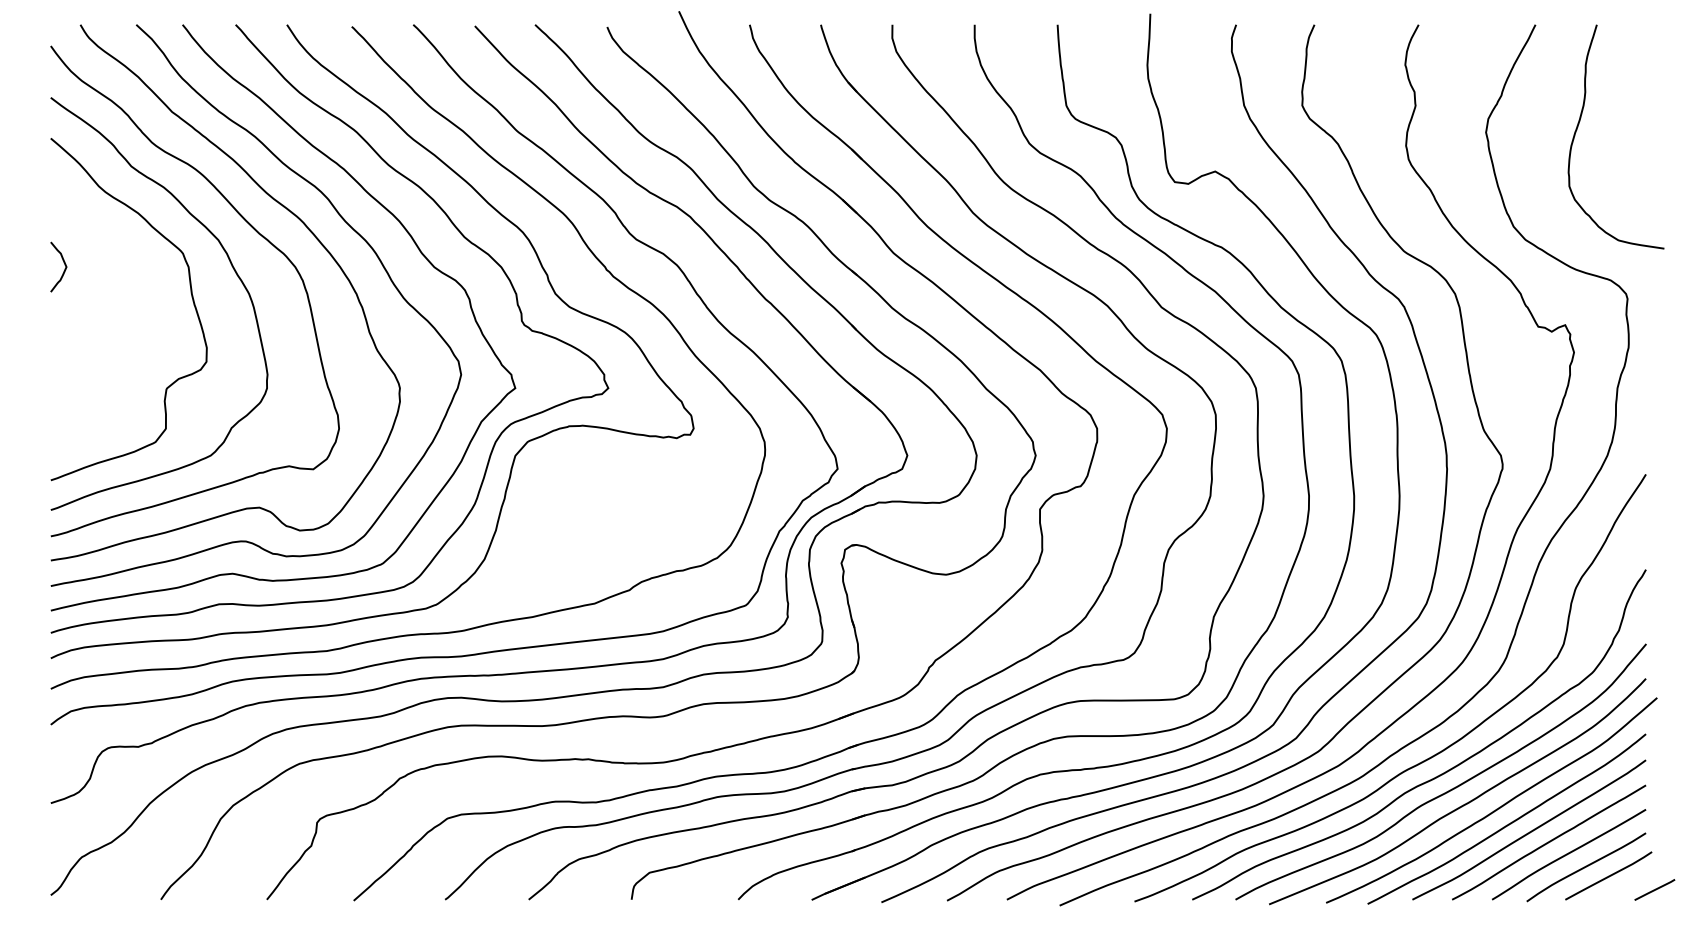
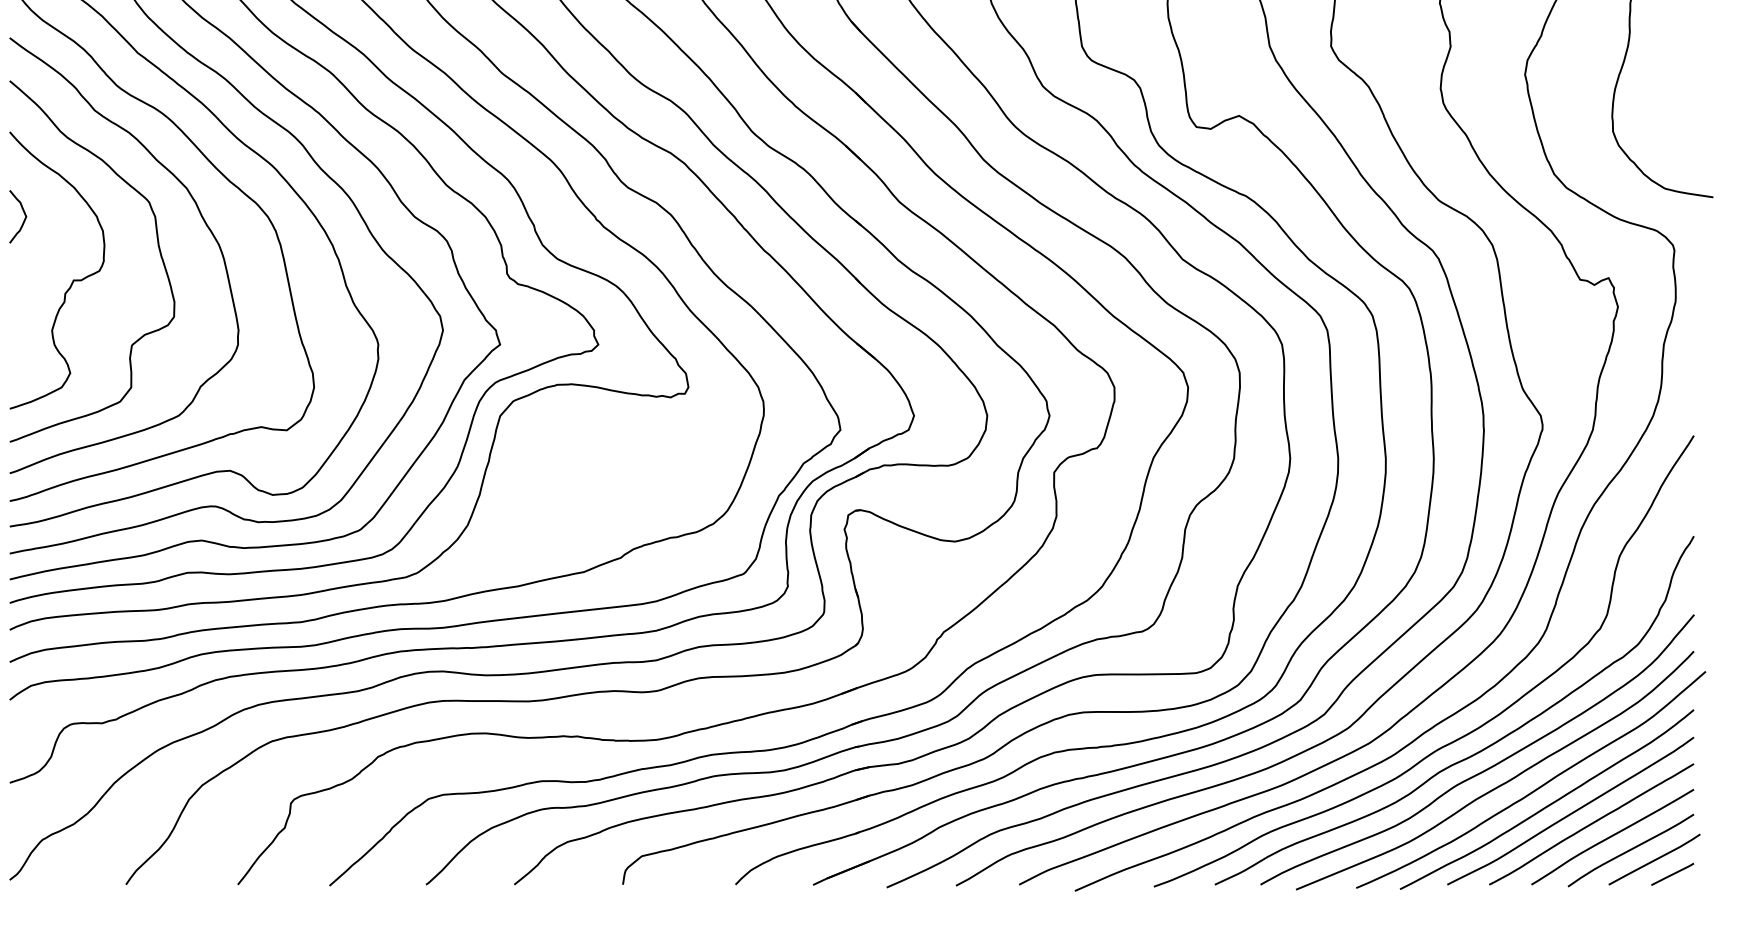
curve: (110, 326) -> (72, 279), added
line: (1654, 889) -> (1672, 873), moved

